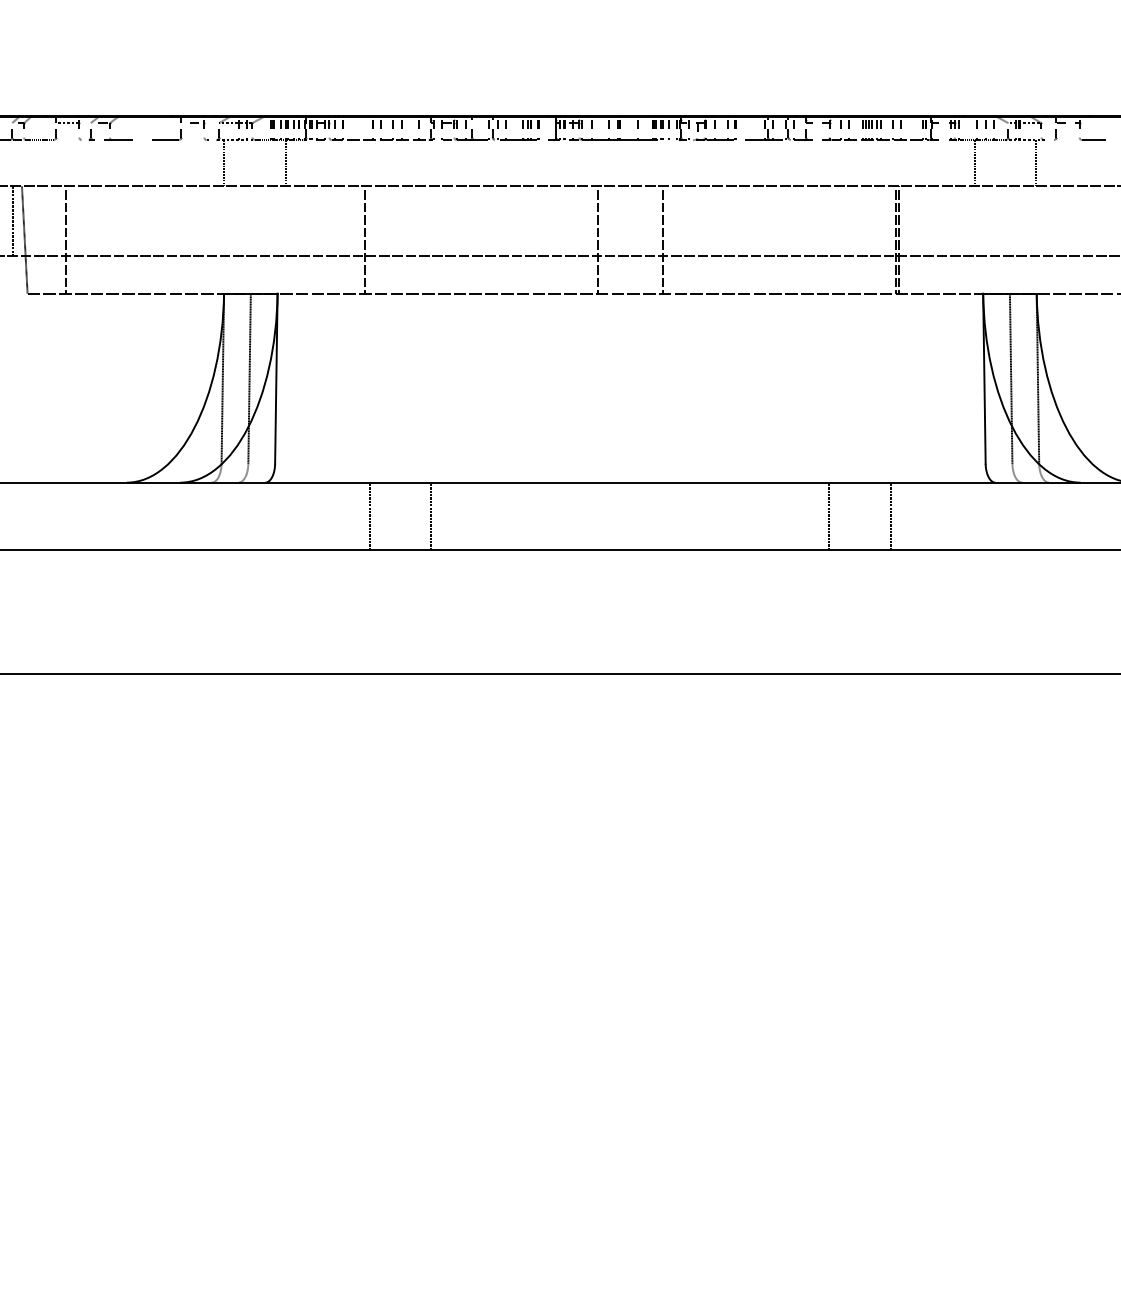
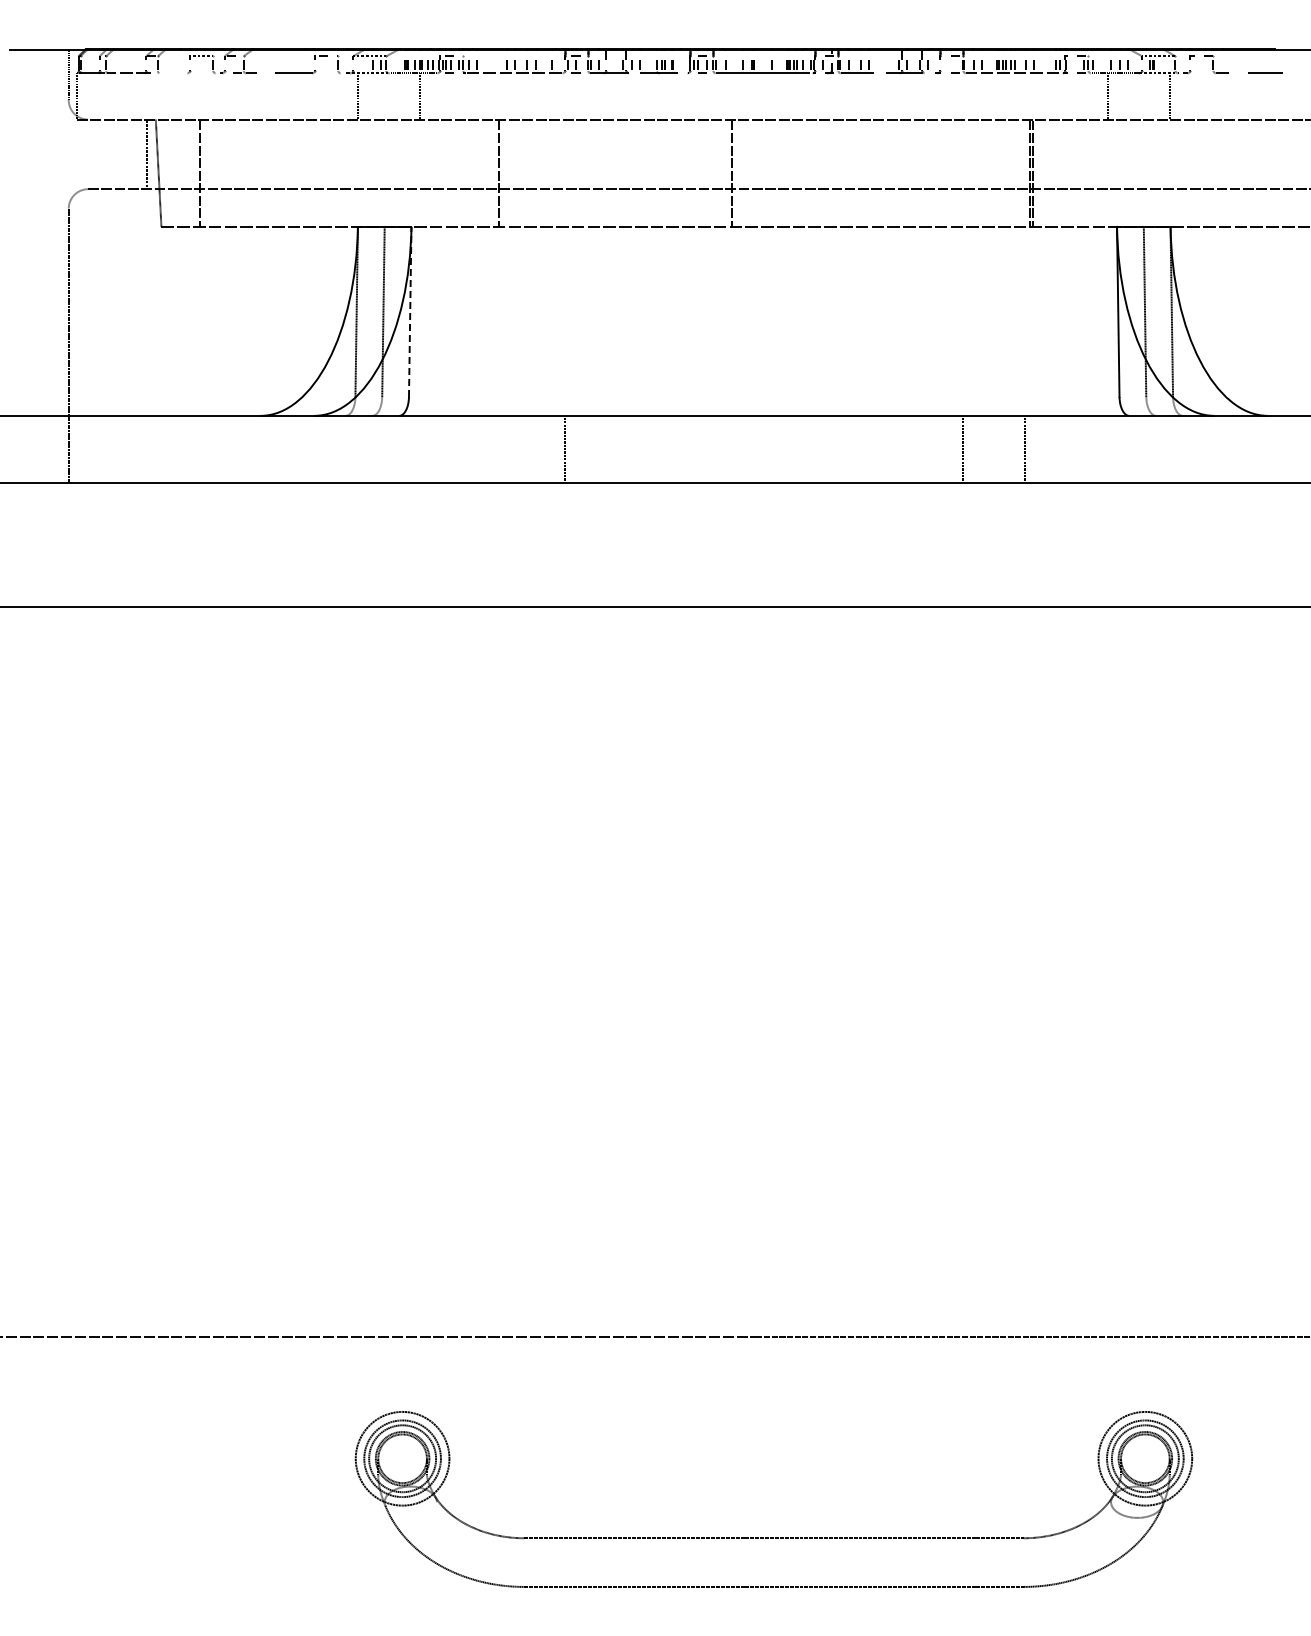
line: (39, 140) -> (173, 73), removed
line: (662, 239) -> (796, 172), removed
line: (276, 378) -> (410, 311), solid -> dashed
line: (369, 515) -> (503, 448), removed

